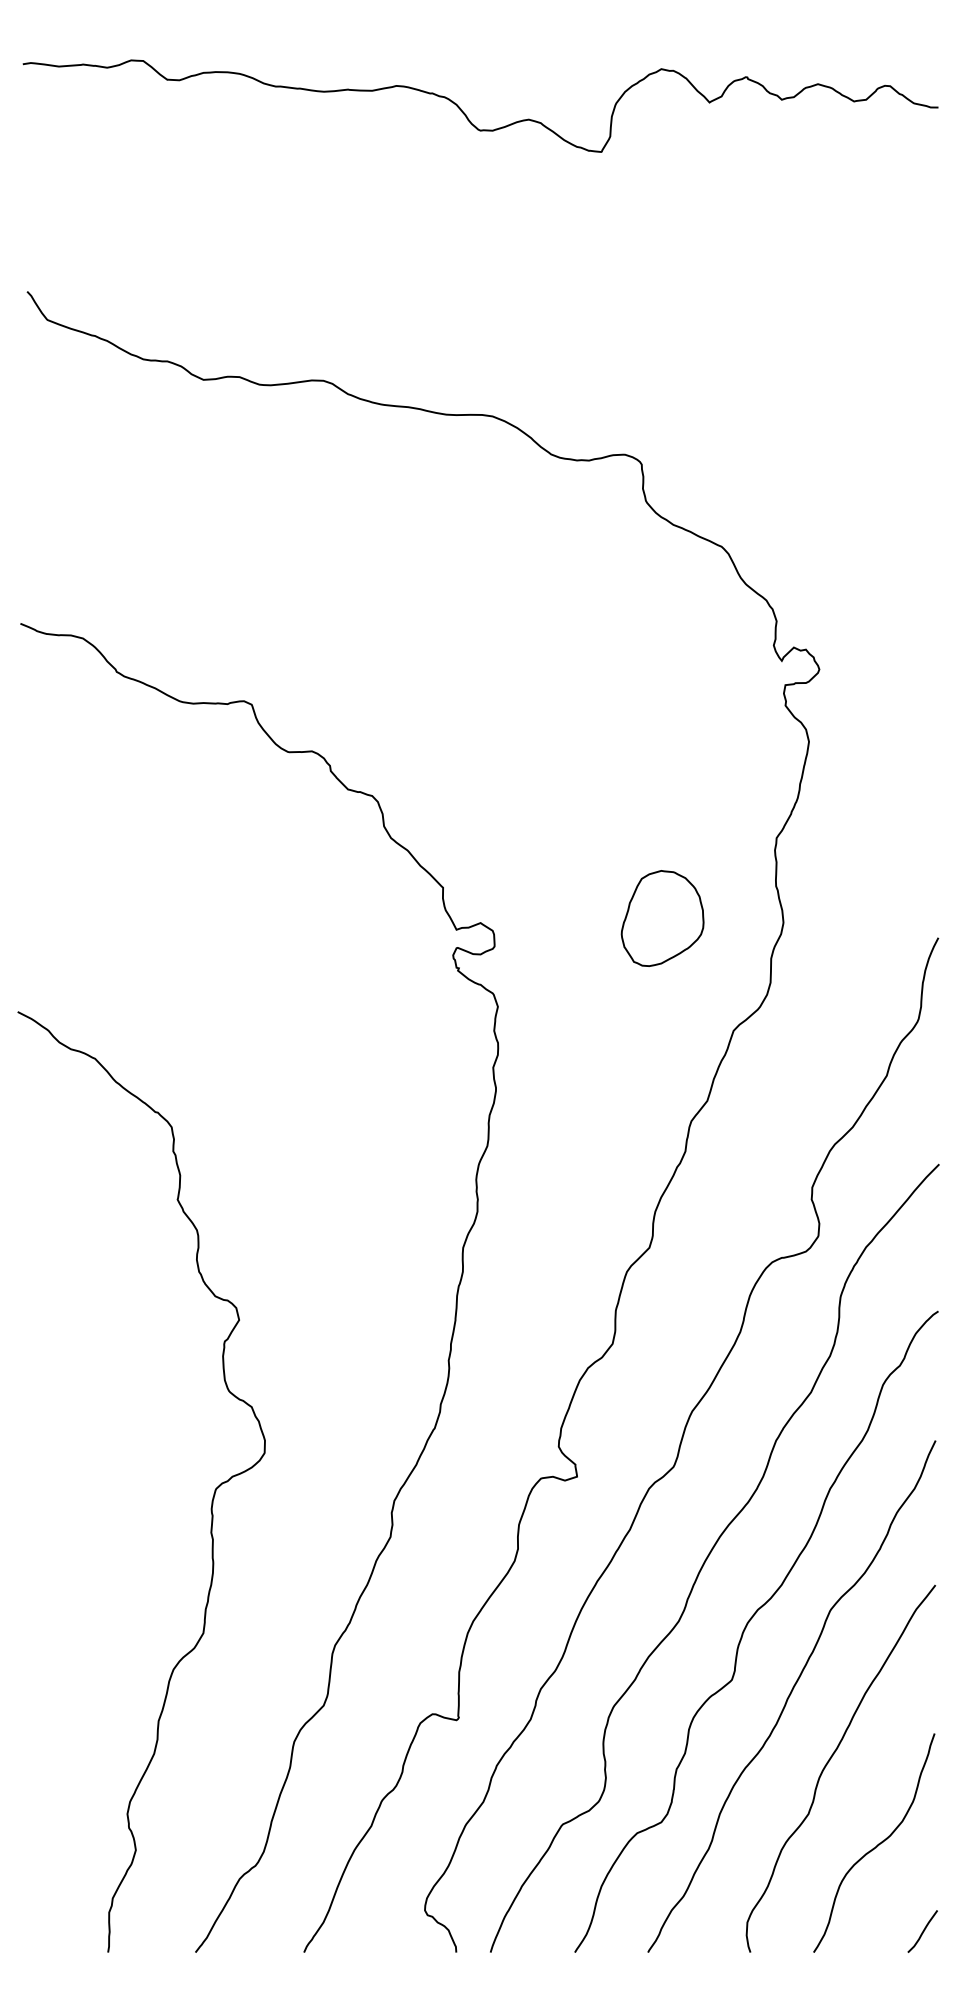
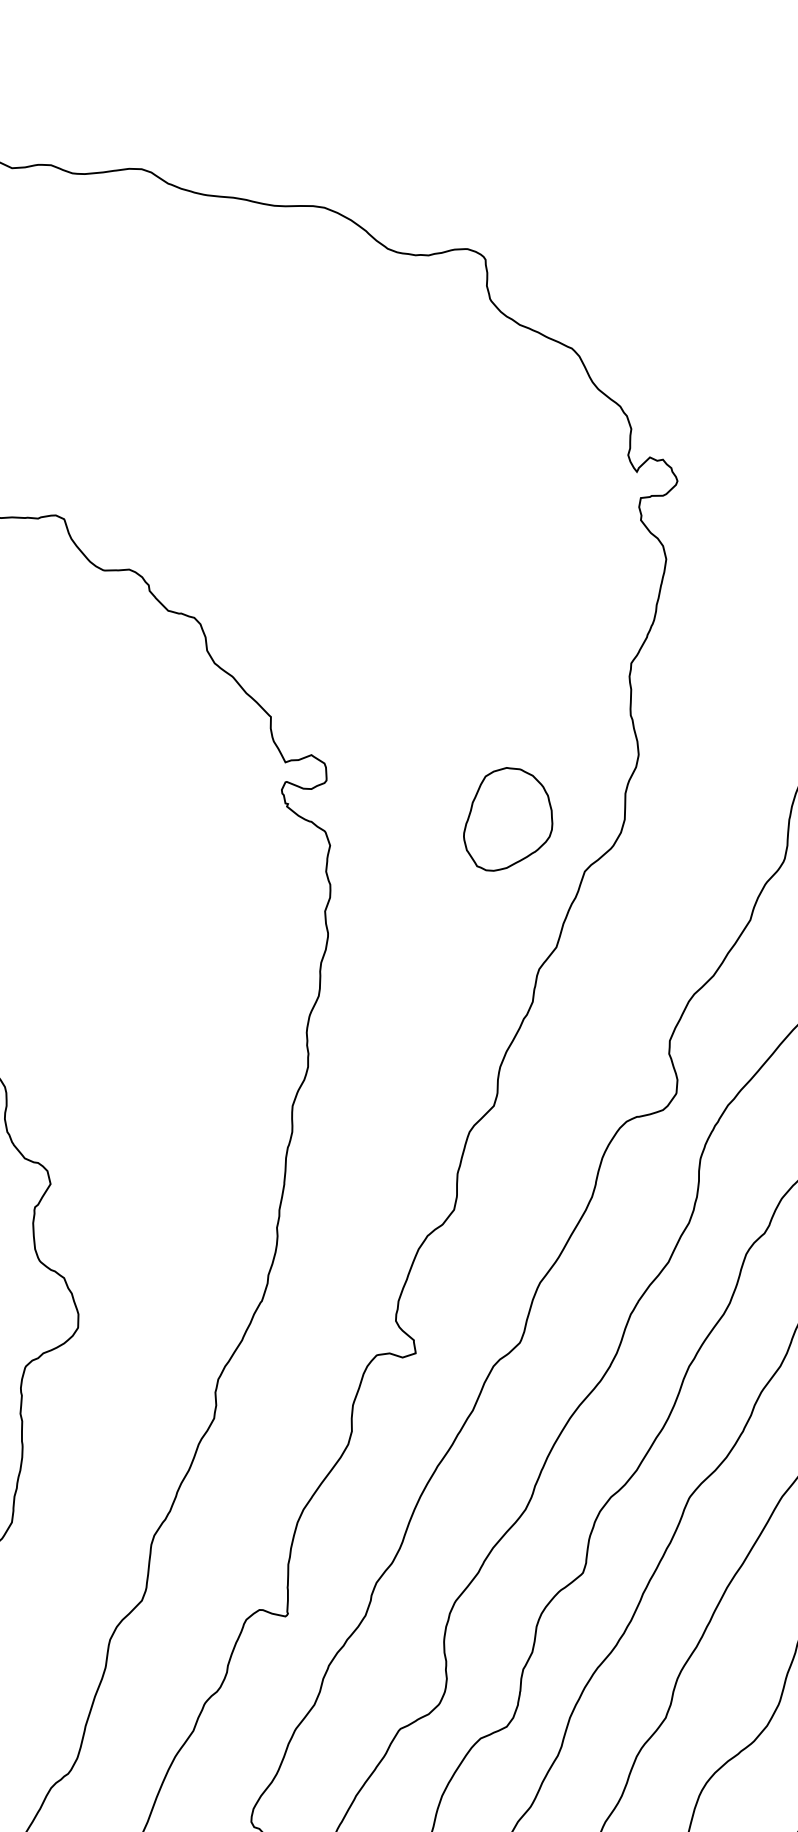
part: (662, 918) -> (507, 819), moved

